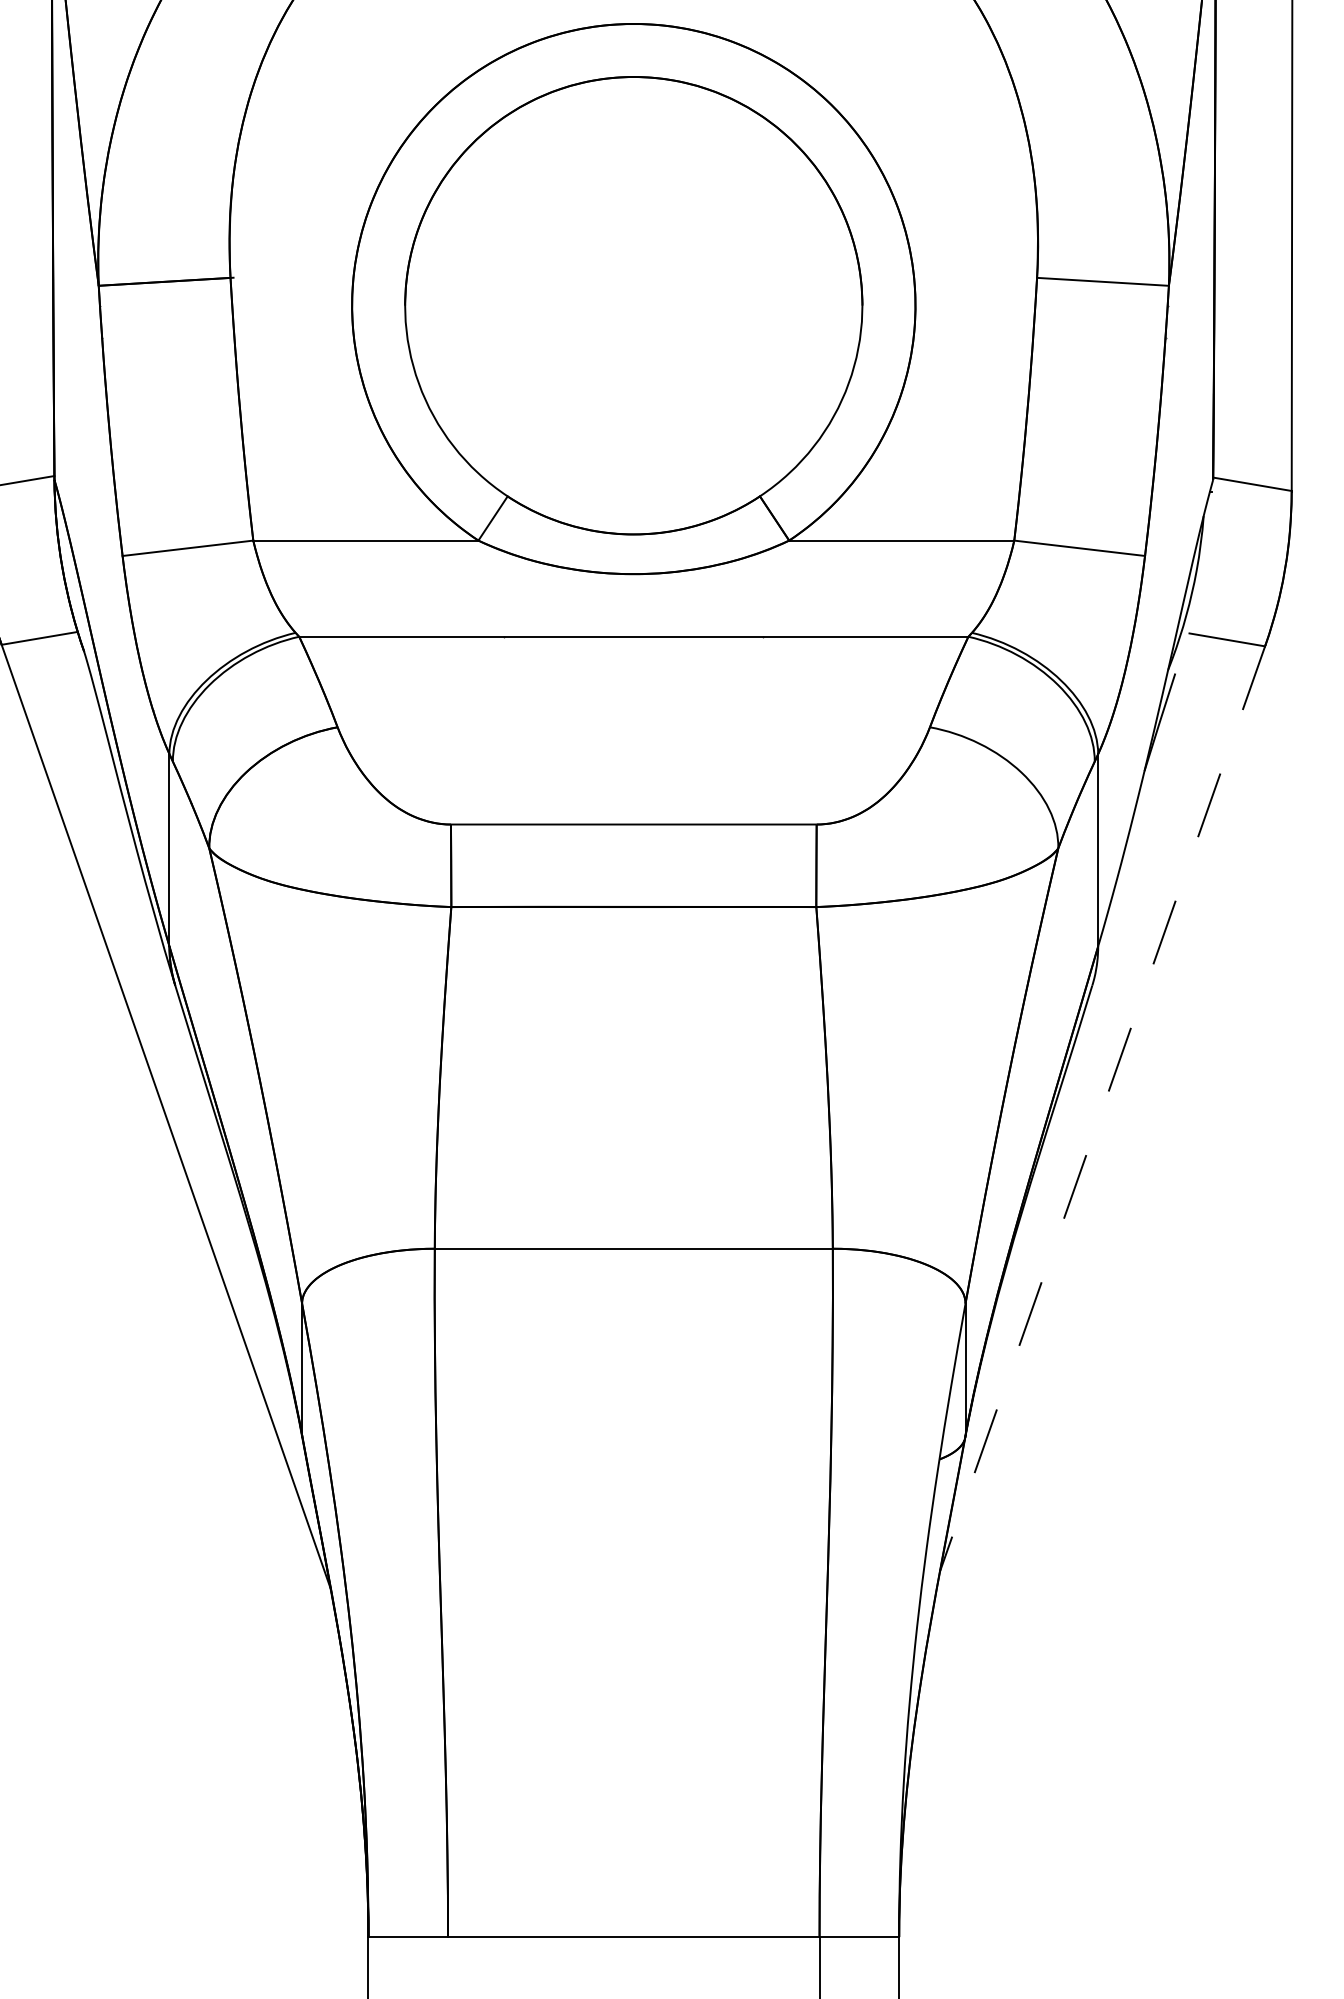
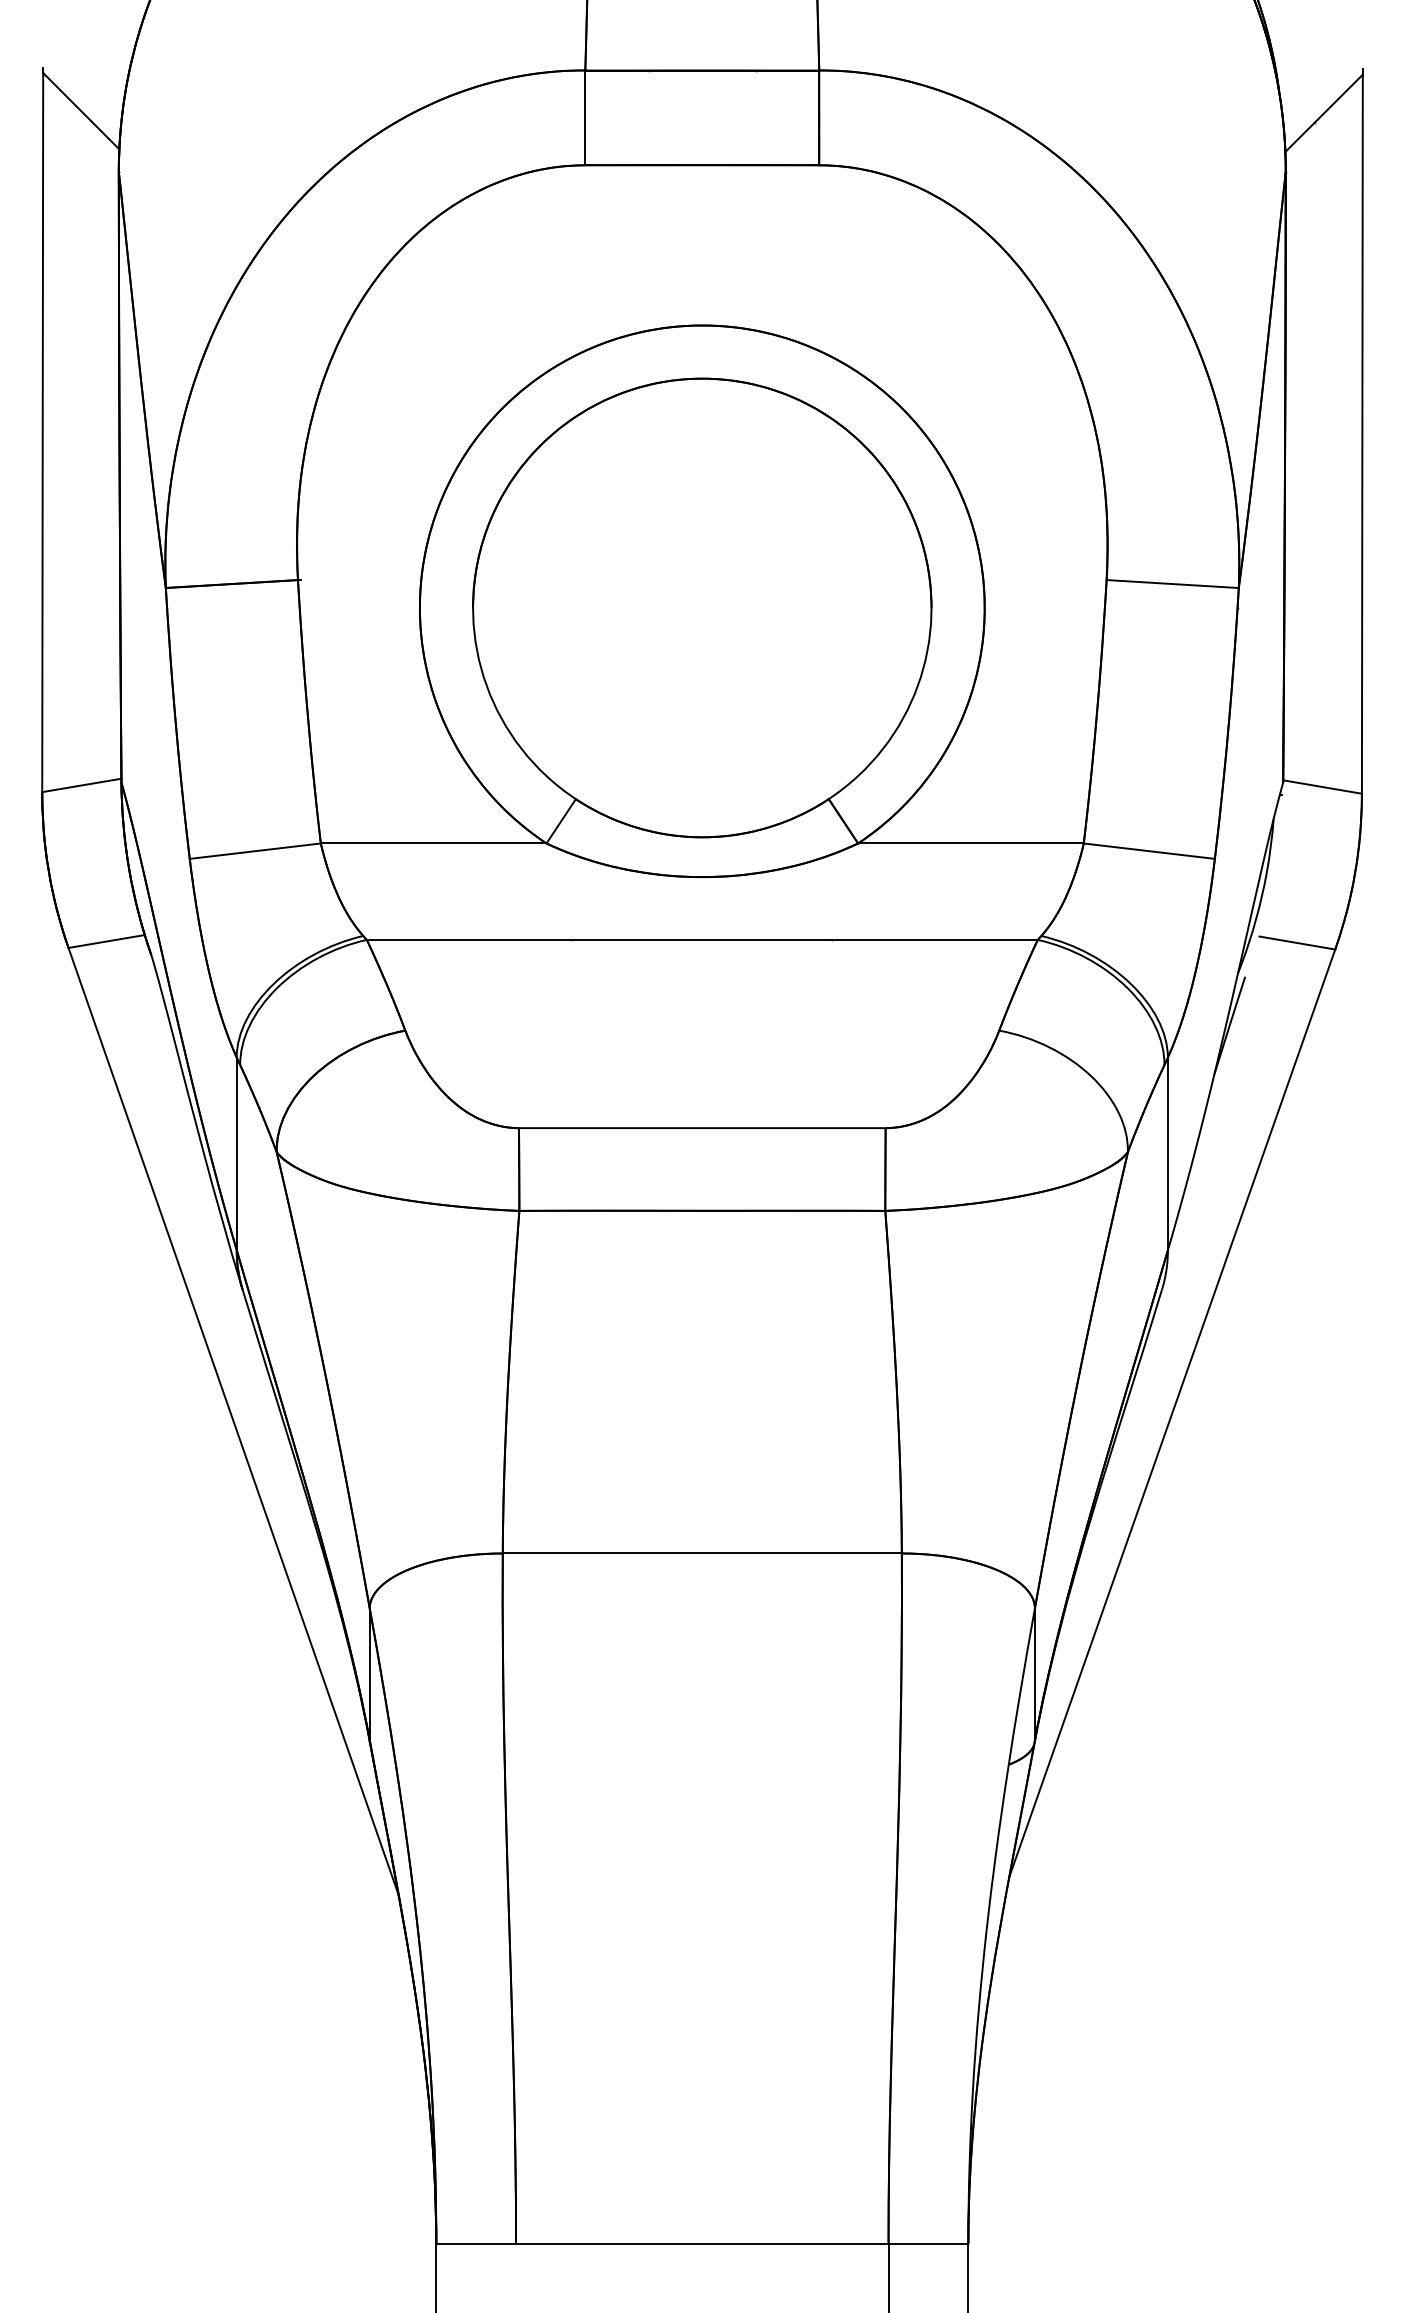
line: (1102, 1109) -> (1172, 1413), dashed -> solid

